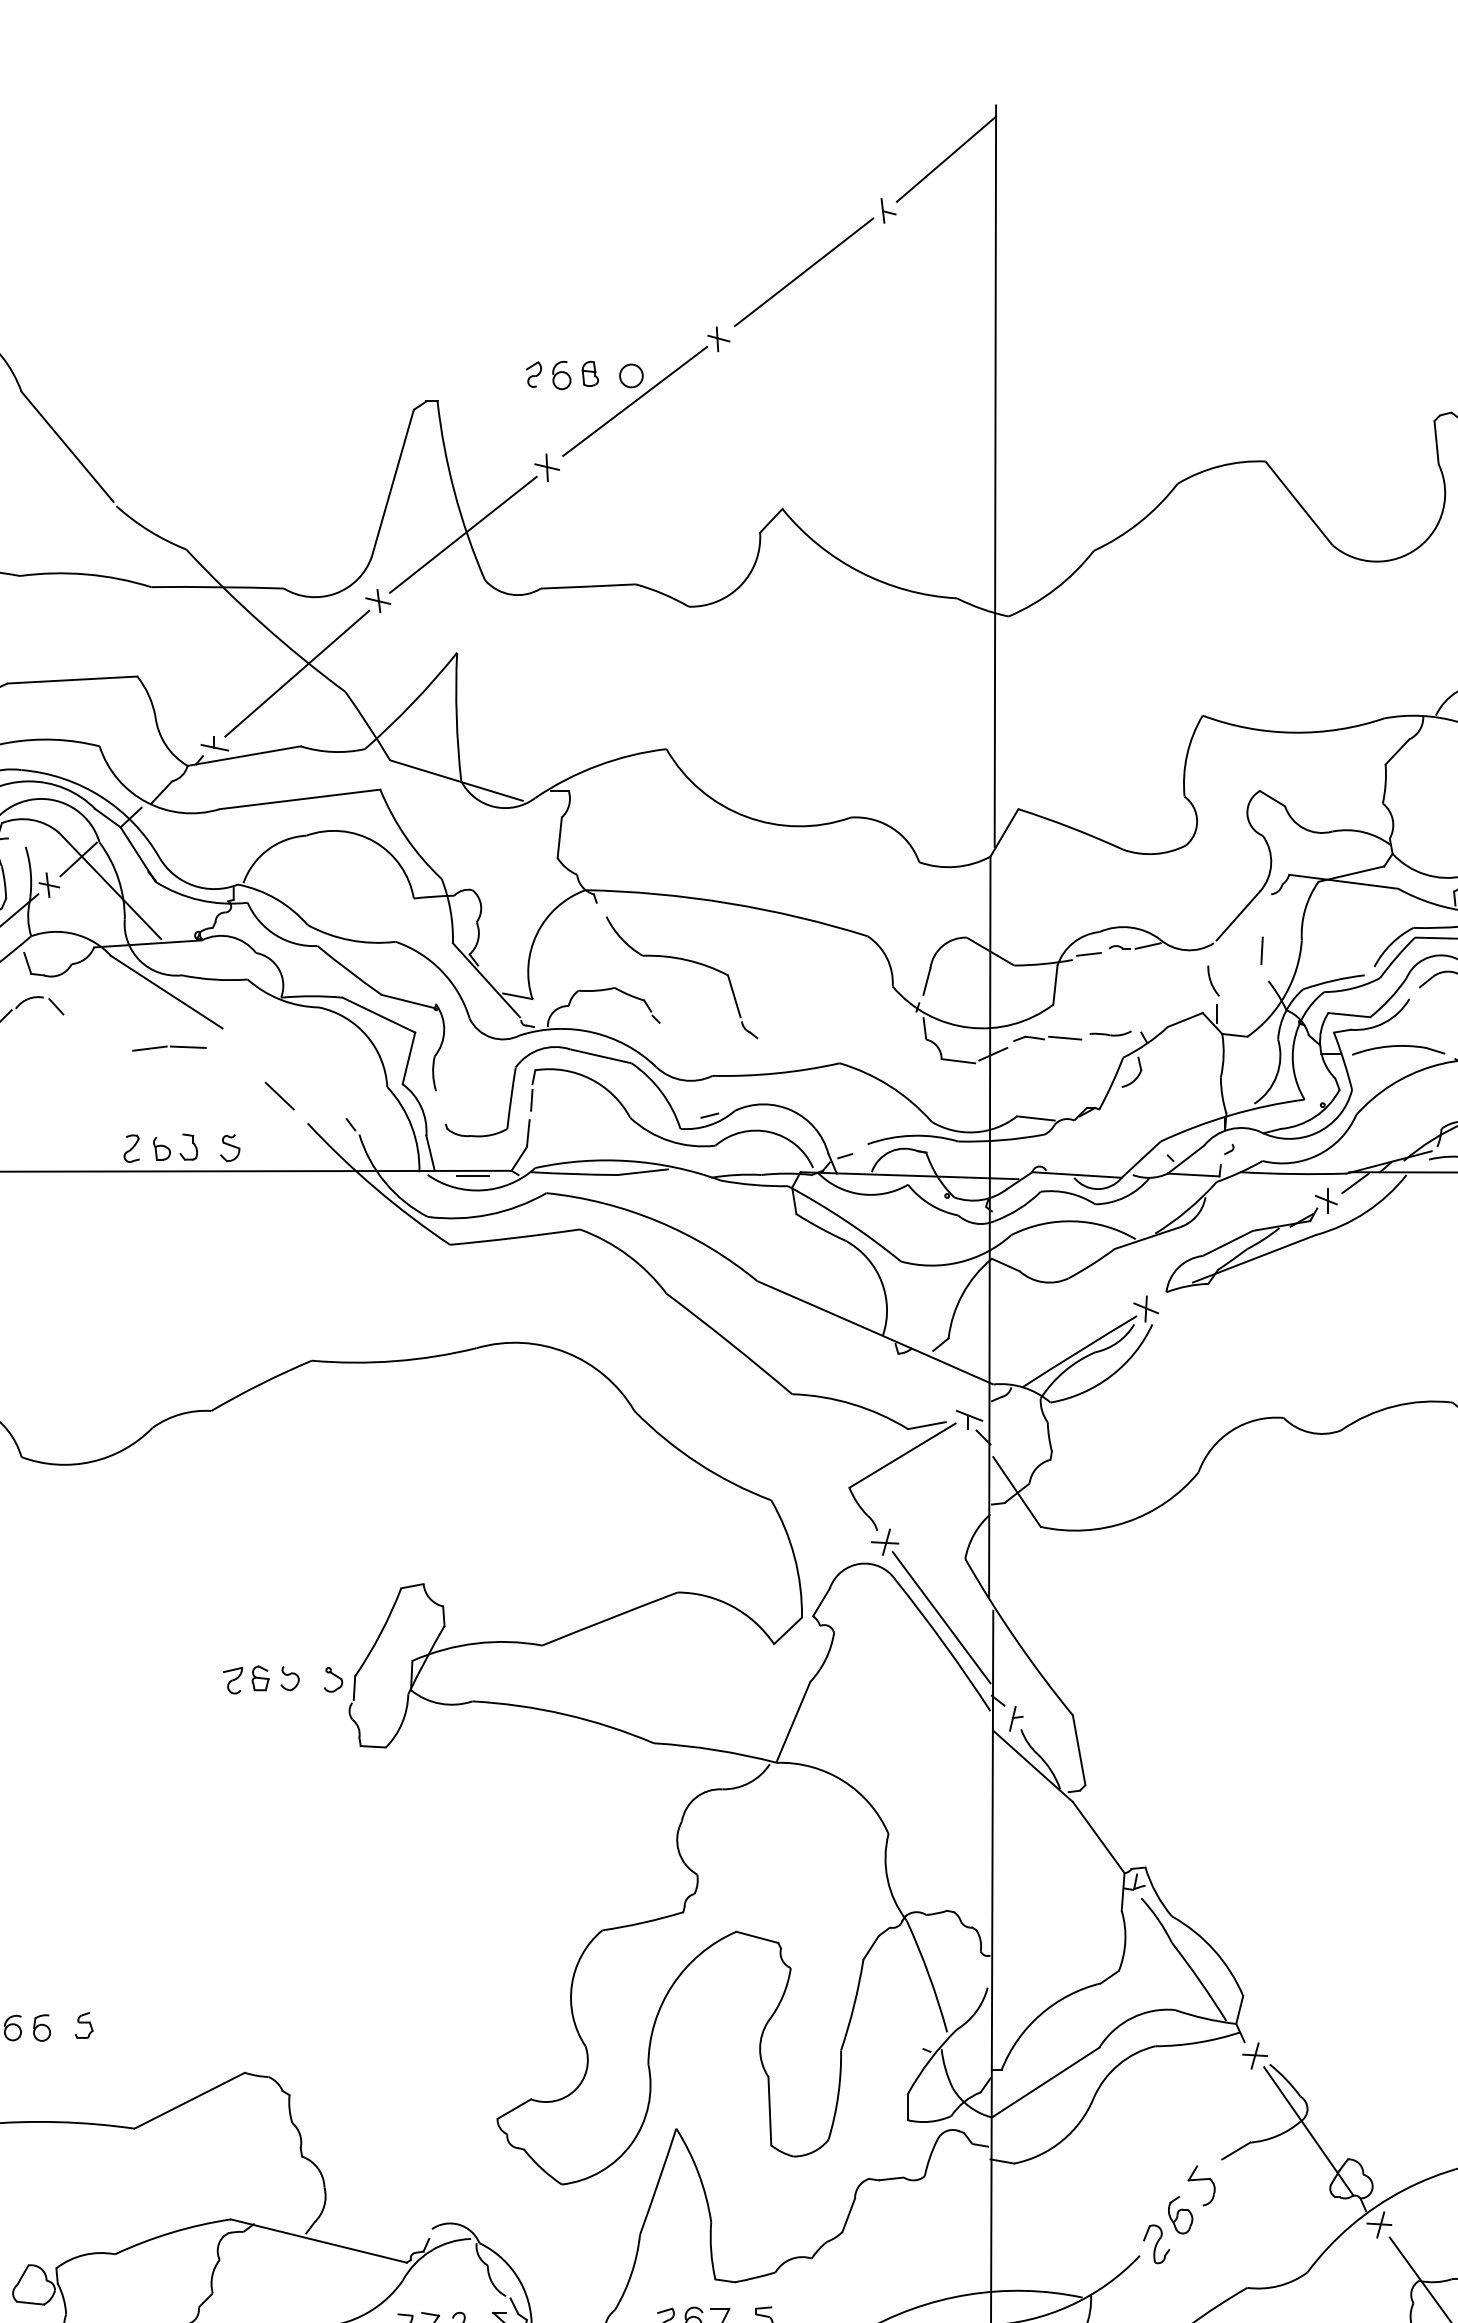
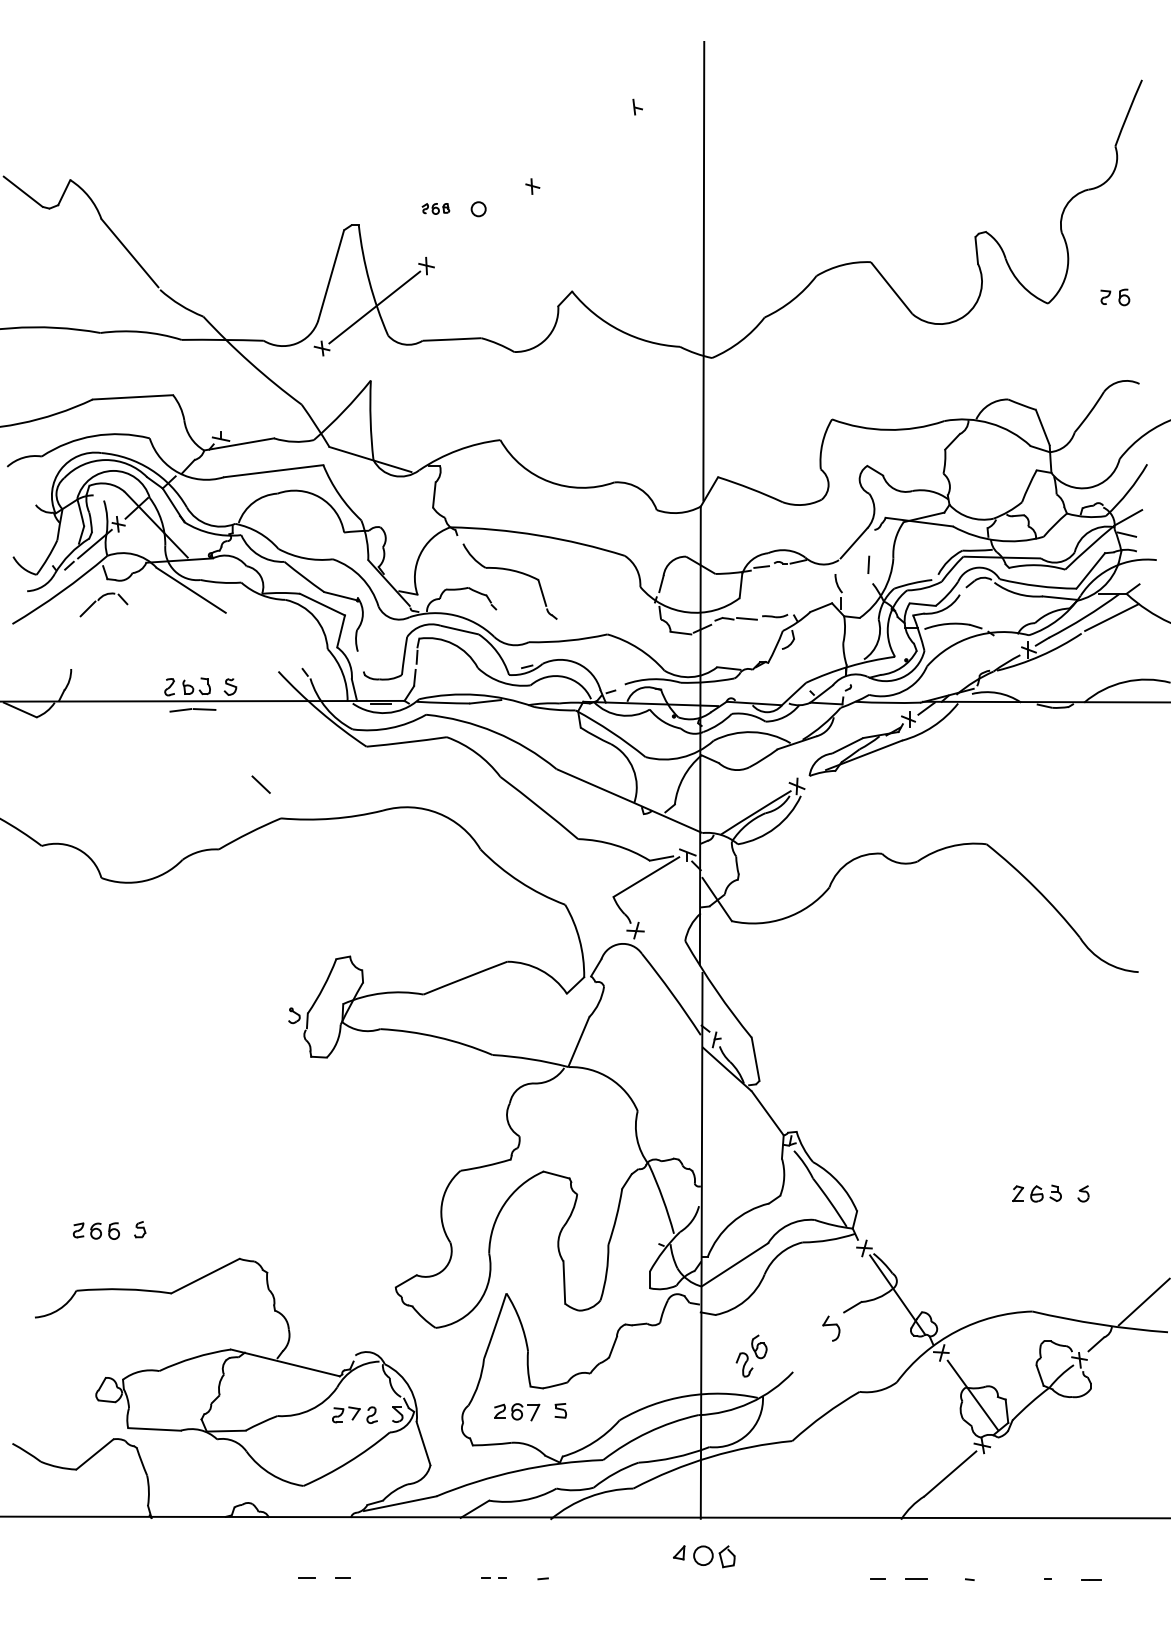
line: (946, 158) -> (673, 74), removed
line: (804, 271) -> (585, 144), removed
part: (561, 374) -> (435, 208), size x0.6
line: (634, 400) -> (480, 224), removed
line: (296, 673) -> (271, 393), removed
part: (168, 1048) -> (192, 710), moved
line: (278, 1095) -> (260, 784), moved
line: (941, 1616) -> (670, 976), removed
part: (260, 1679) -> (249, 1015), removed
part: (1167, 2229) -> (751, 1355), moved

